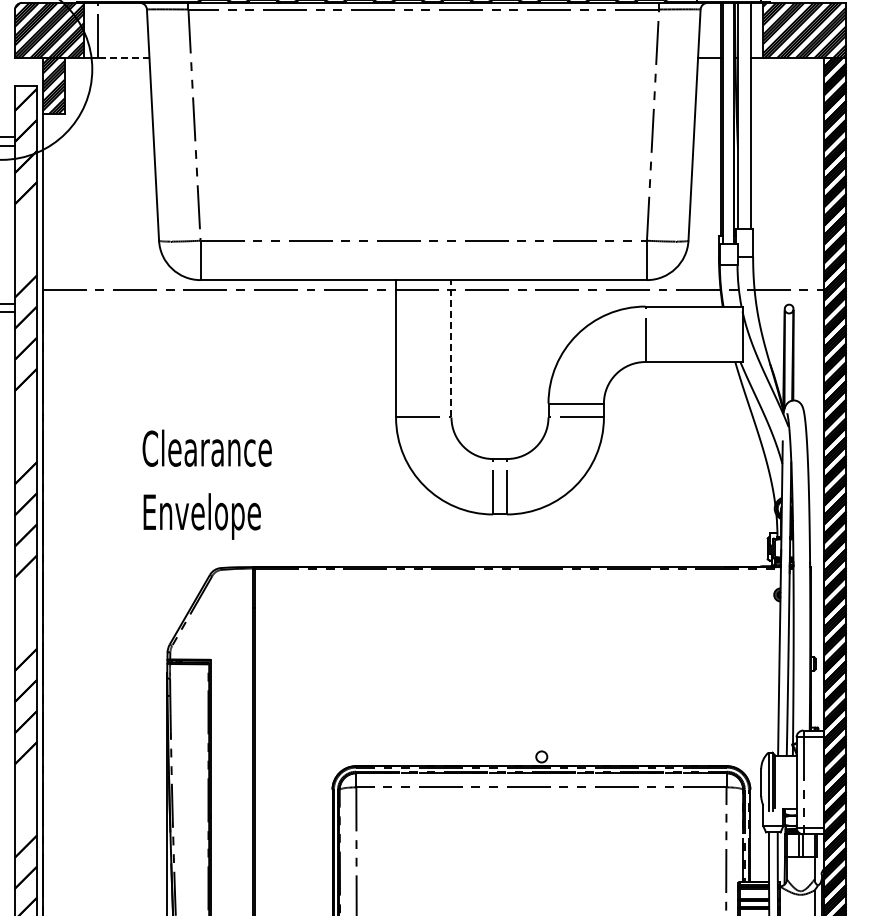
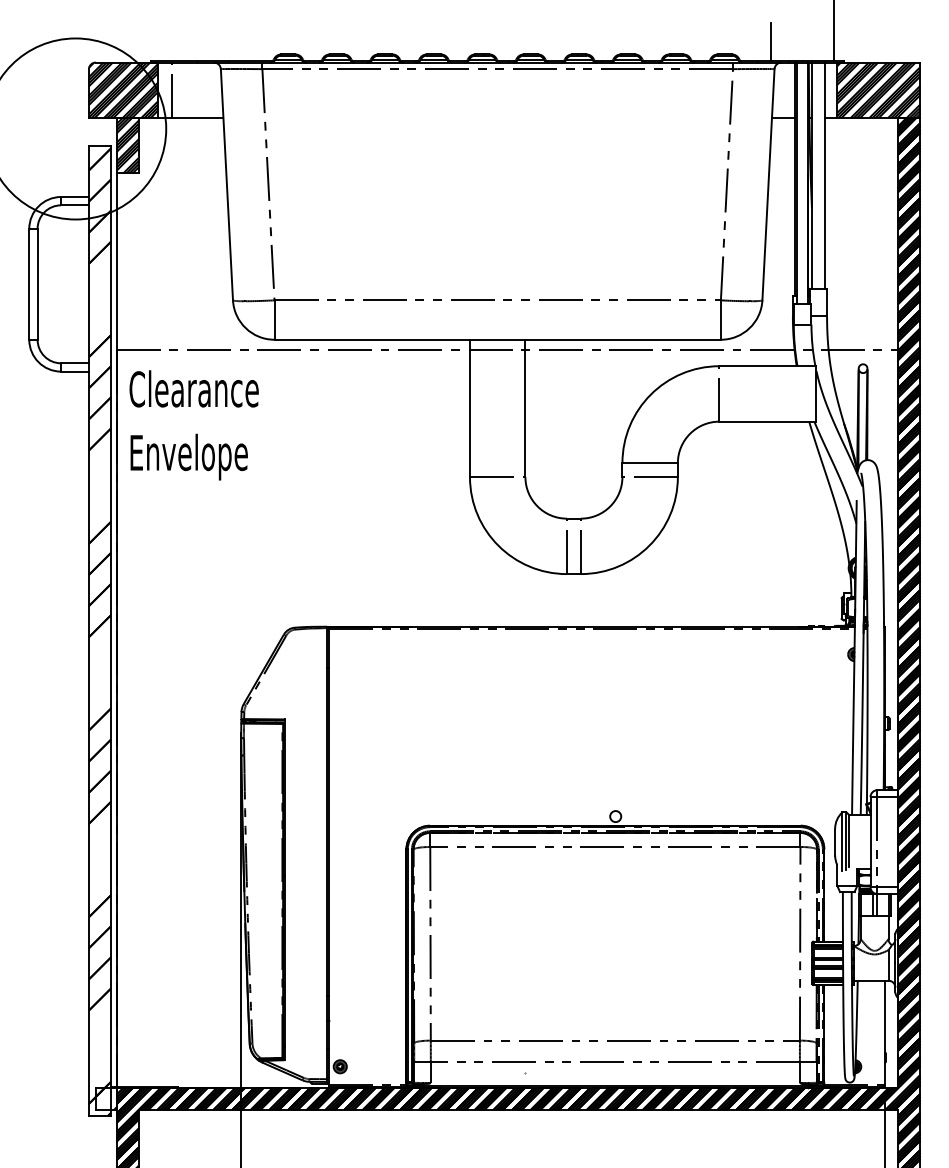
line: (123, 58) -> (197, 118), dashed -> solid
line: (451, 348) -> (525, 408), dashed -> solid
text: (206, 484) -> (193, 425), moved

